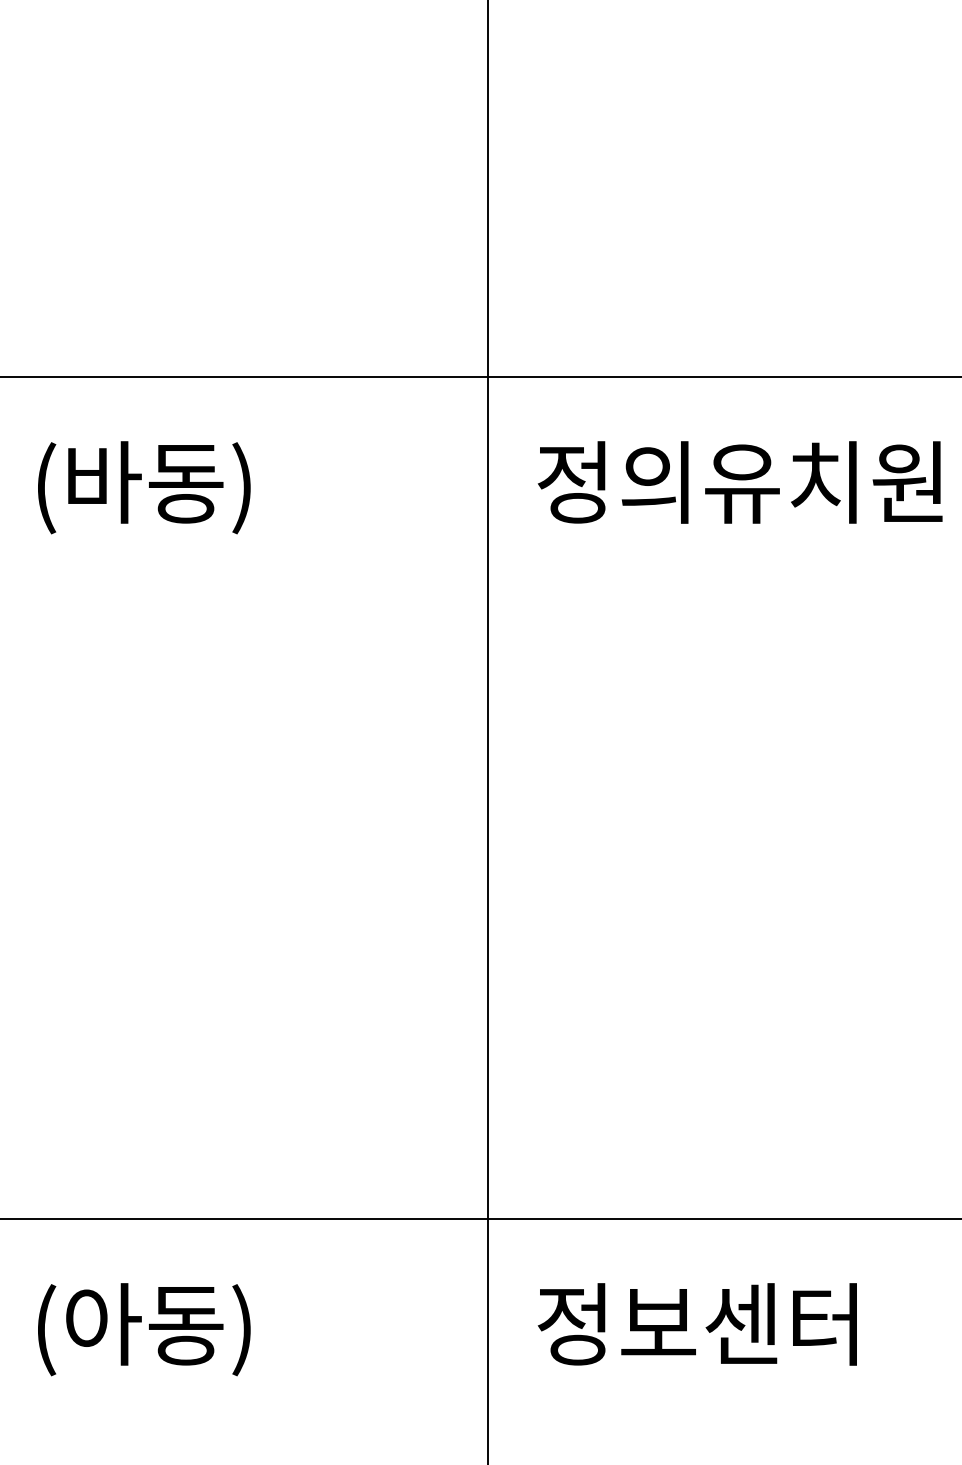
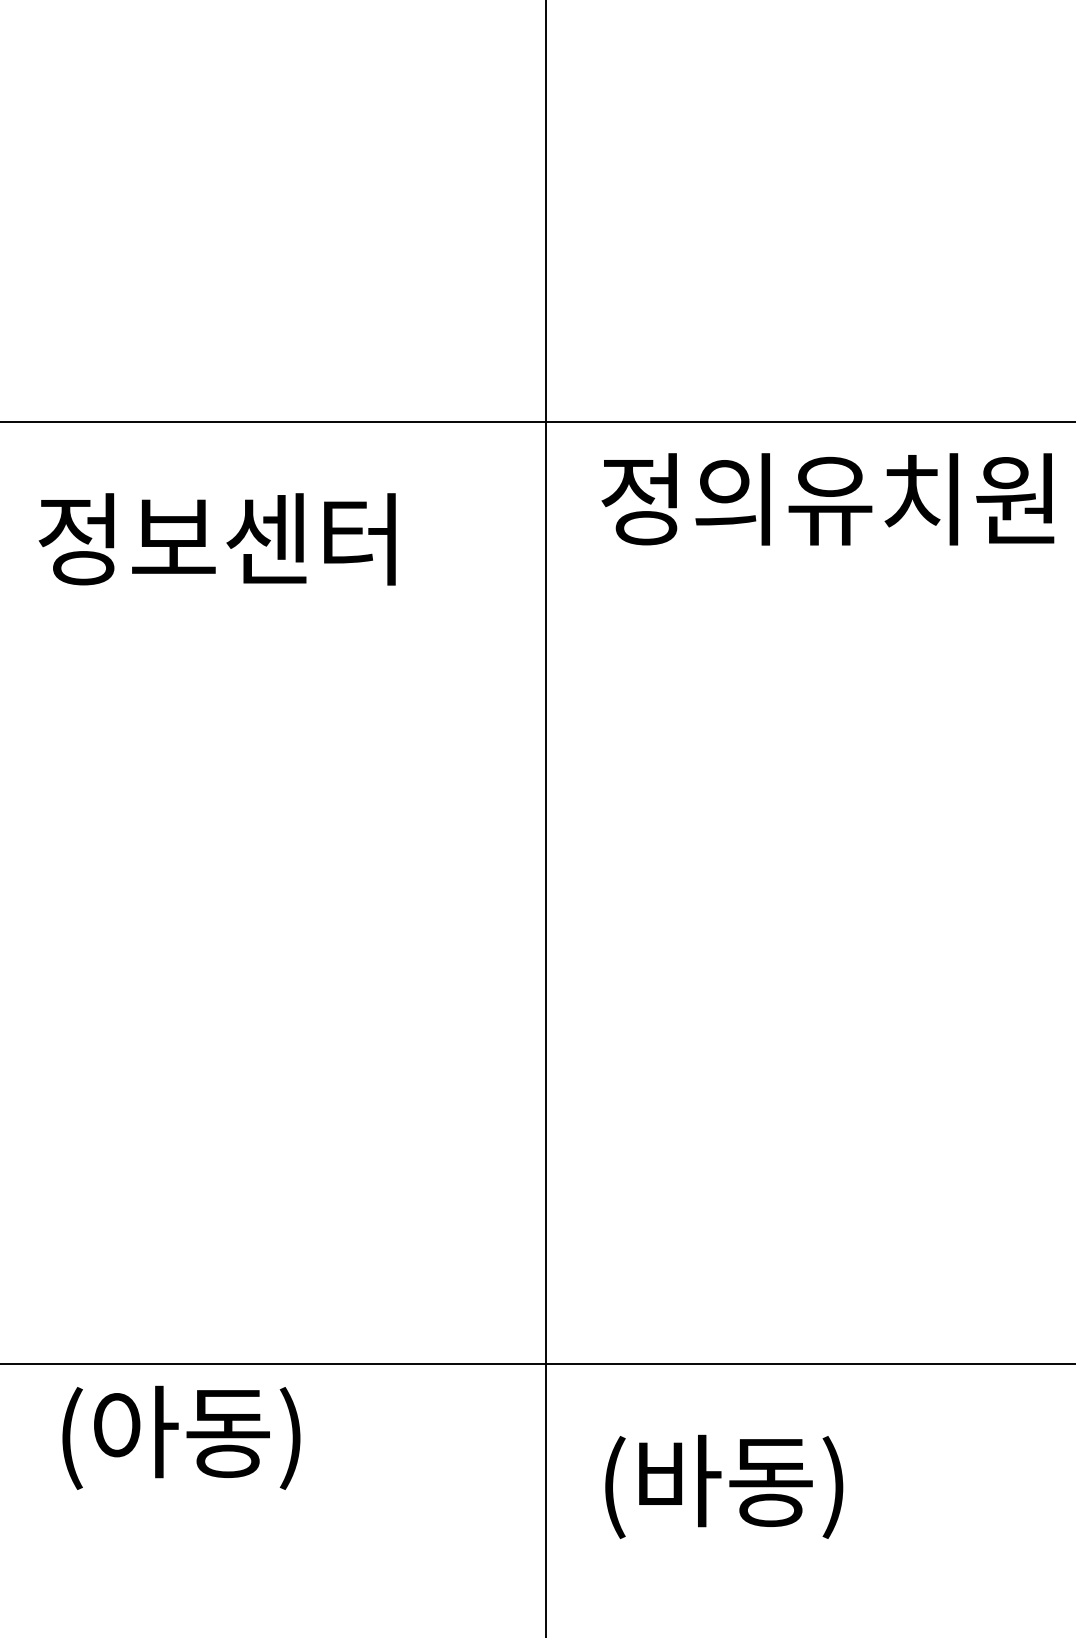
text: (739, 482) -> (827, 499), moved
text: (193, 487) -> (216, 545), (바동) -> 정보센터
text: (144, 1329) -> (181, 1437), moved
text: (696, 1329) -> (779, 1486), 정보센터 -> (바동)

